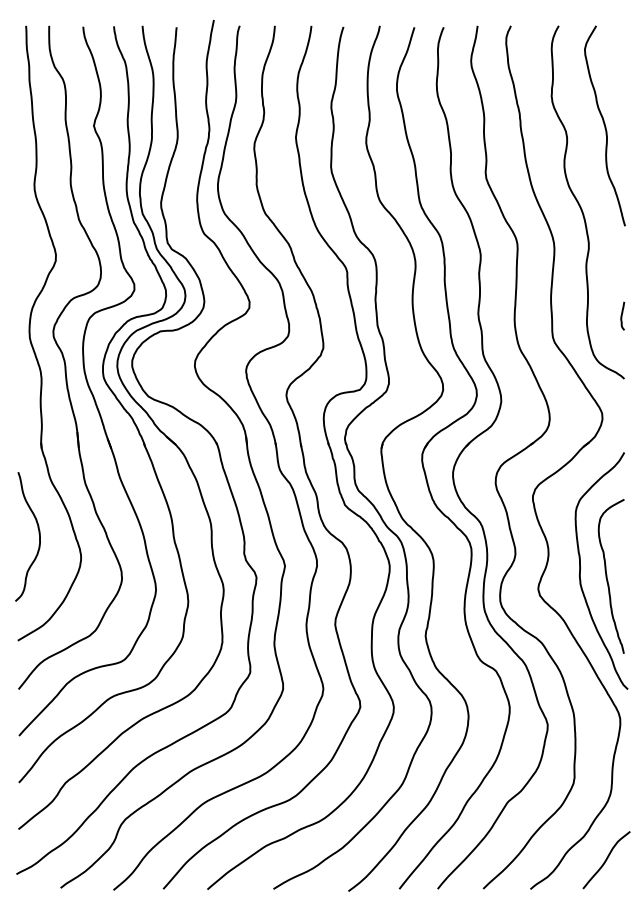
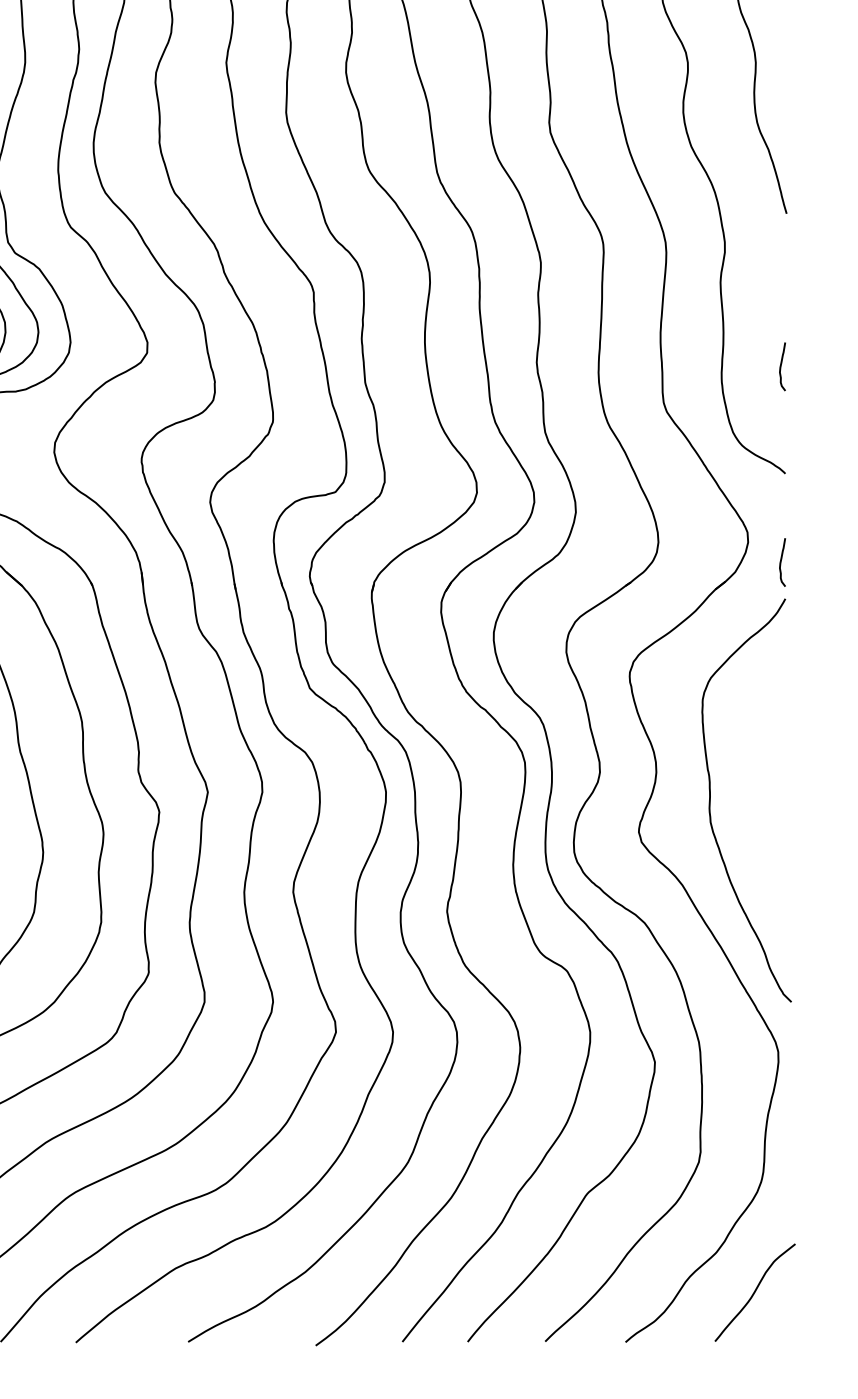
curve: (622, 430) -> (782, 561), added
curve: (607, 576) -> (756, 809), removed

